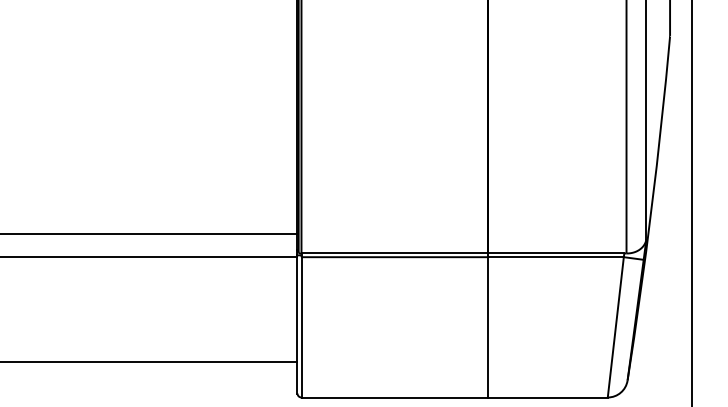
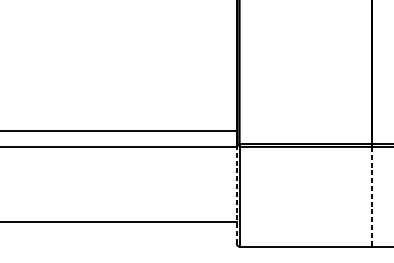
line: (297, 323) -> (236, 194), solid -> dashed
line: (487, 327) -> (371, 196), solid -> dashed

